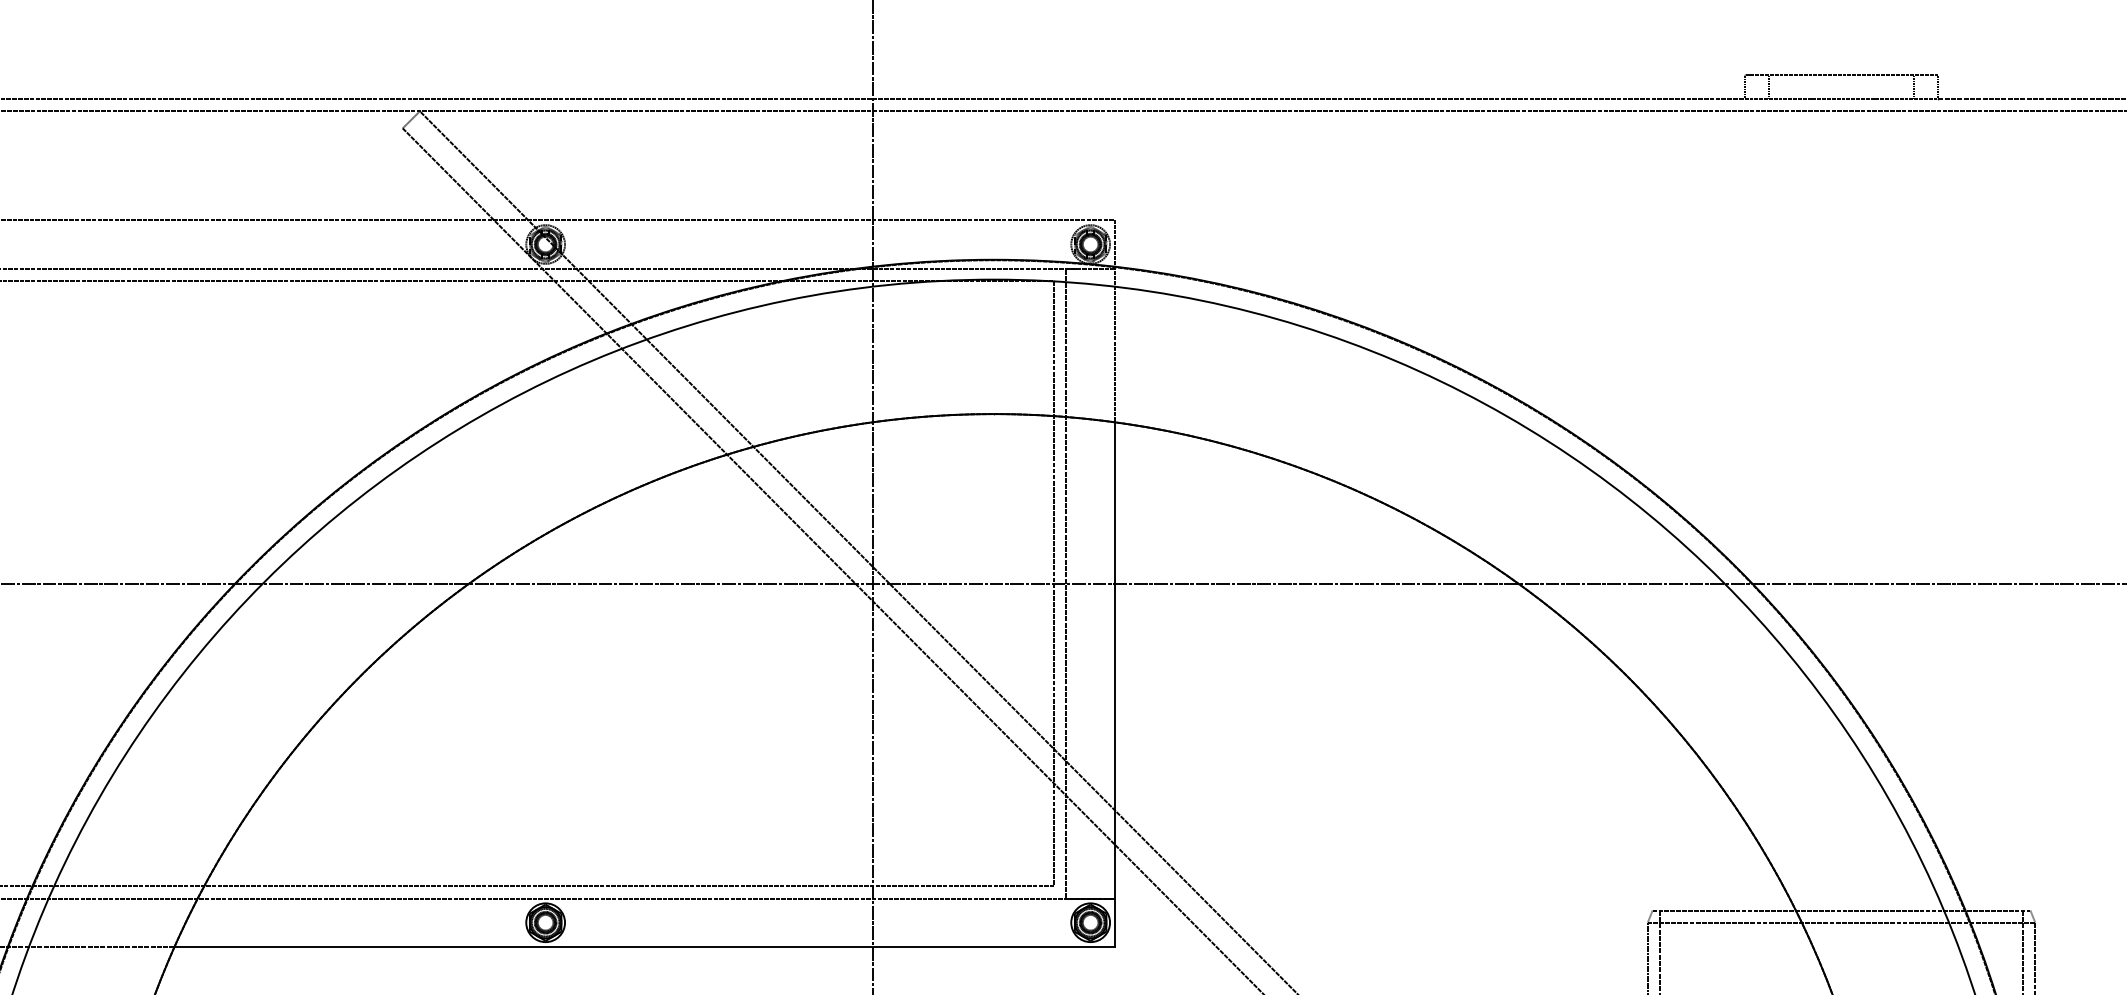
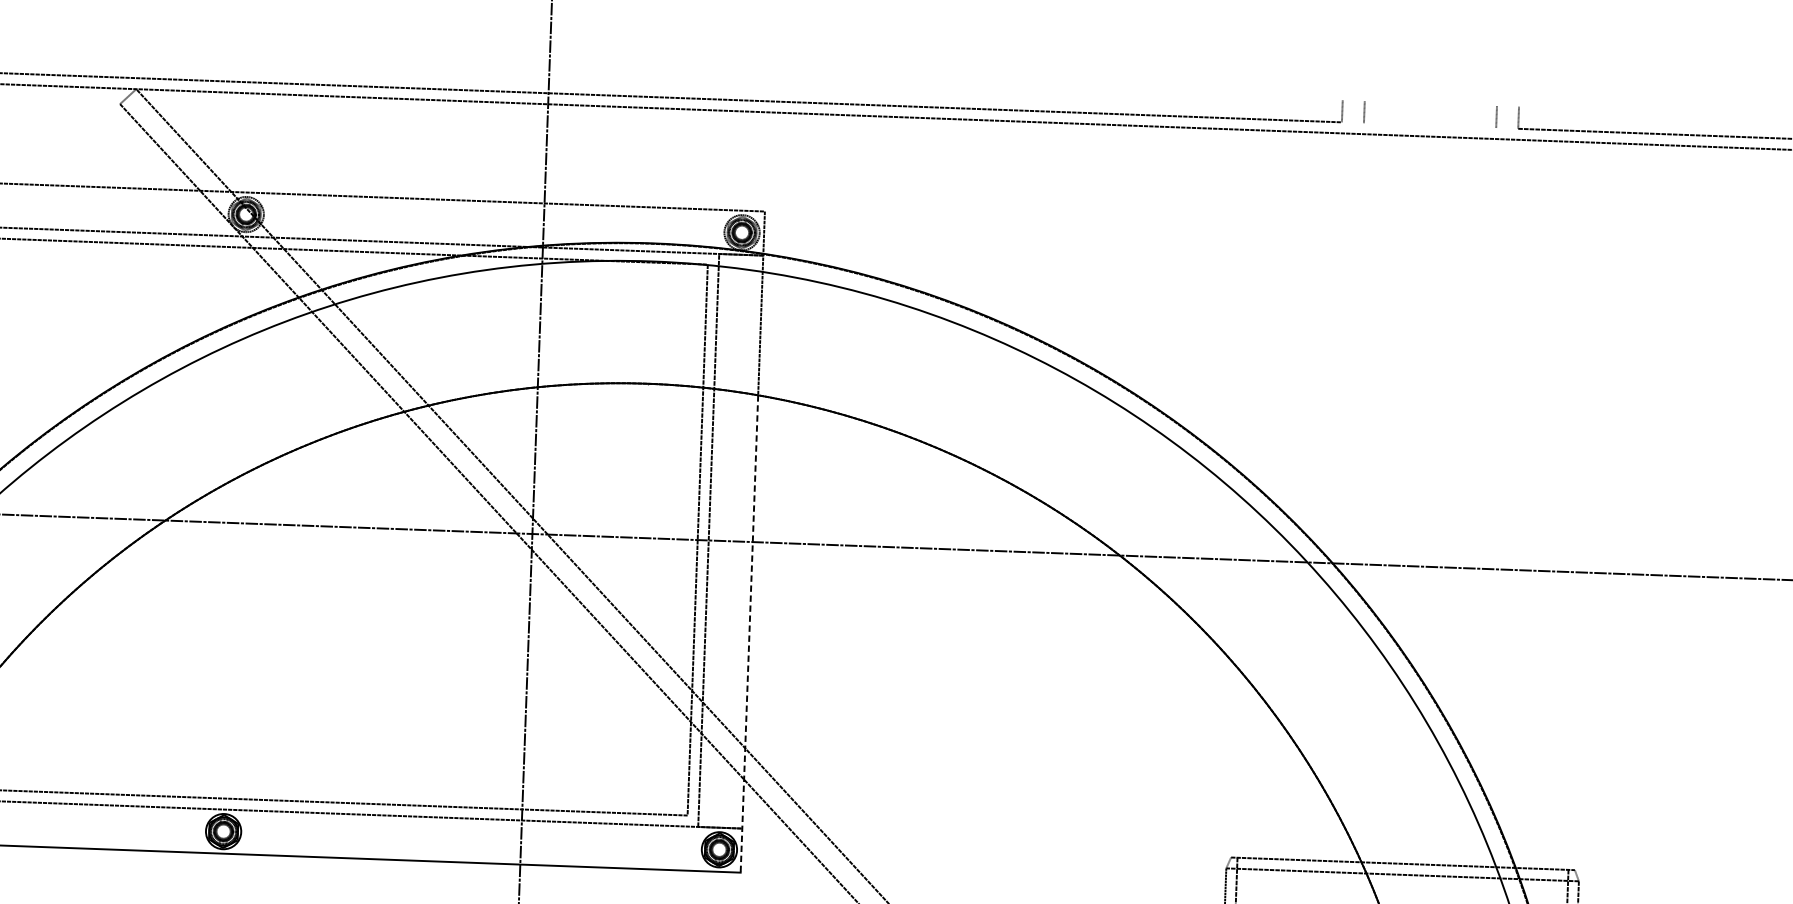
line: (1841, 74) -> (1430, 103), removed
line: (1841, 99) -> (1430, 125), removed
line: (1114, 685) -> (749, 634), solid -> dashed

